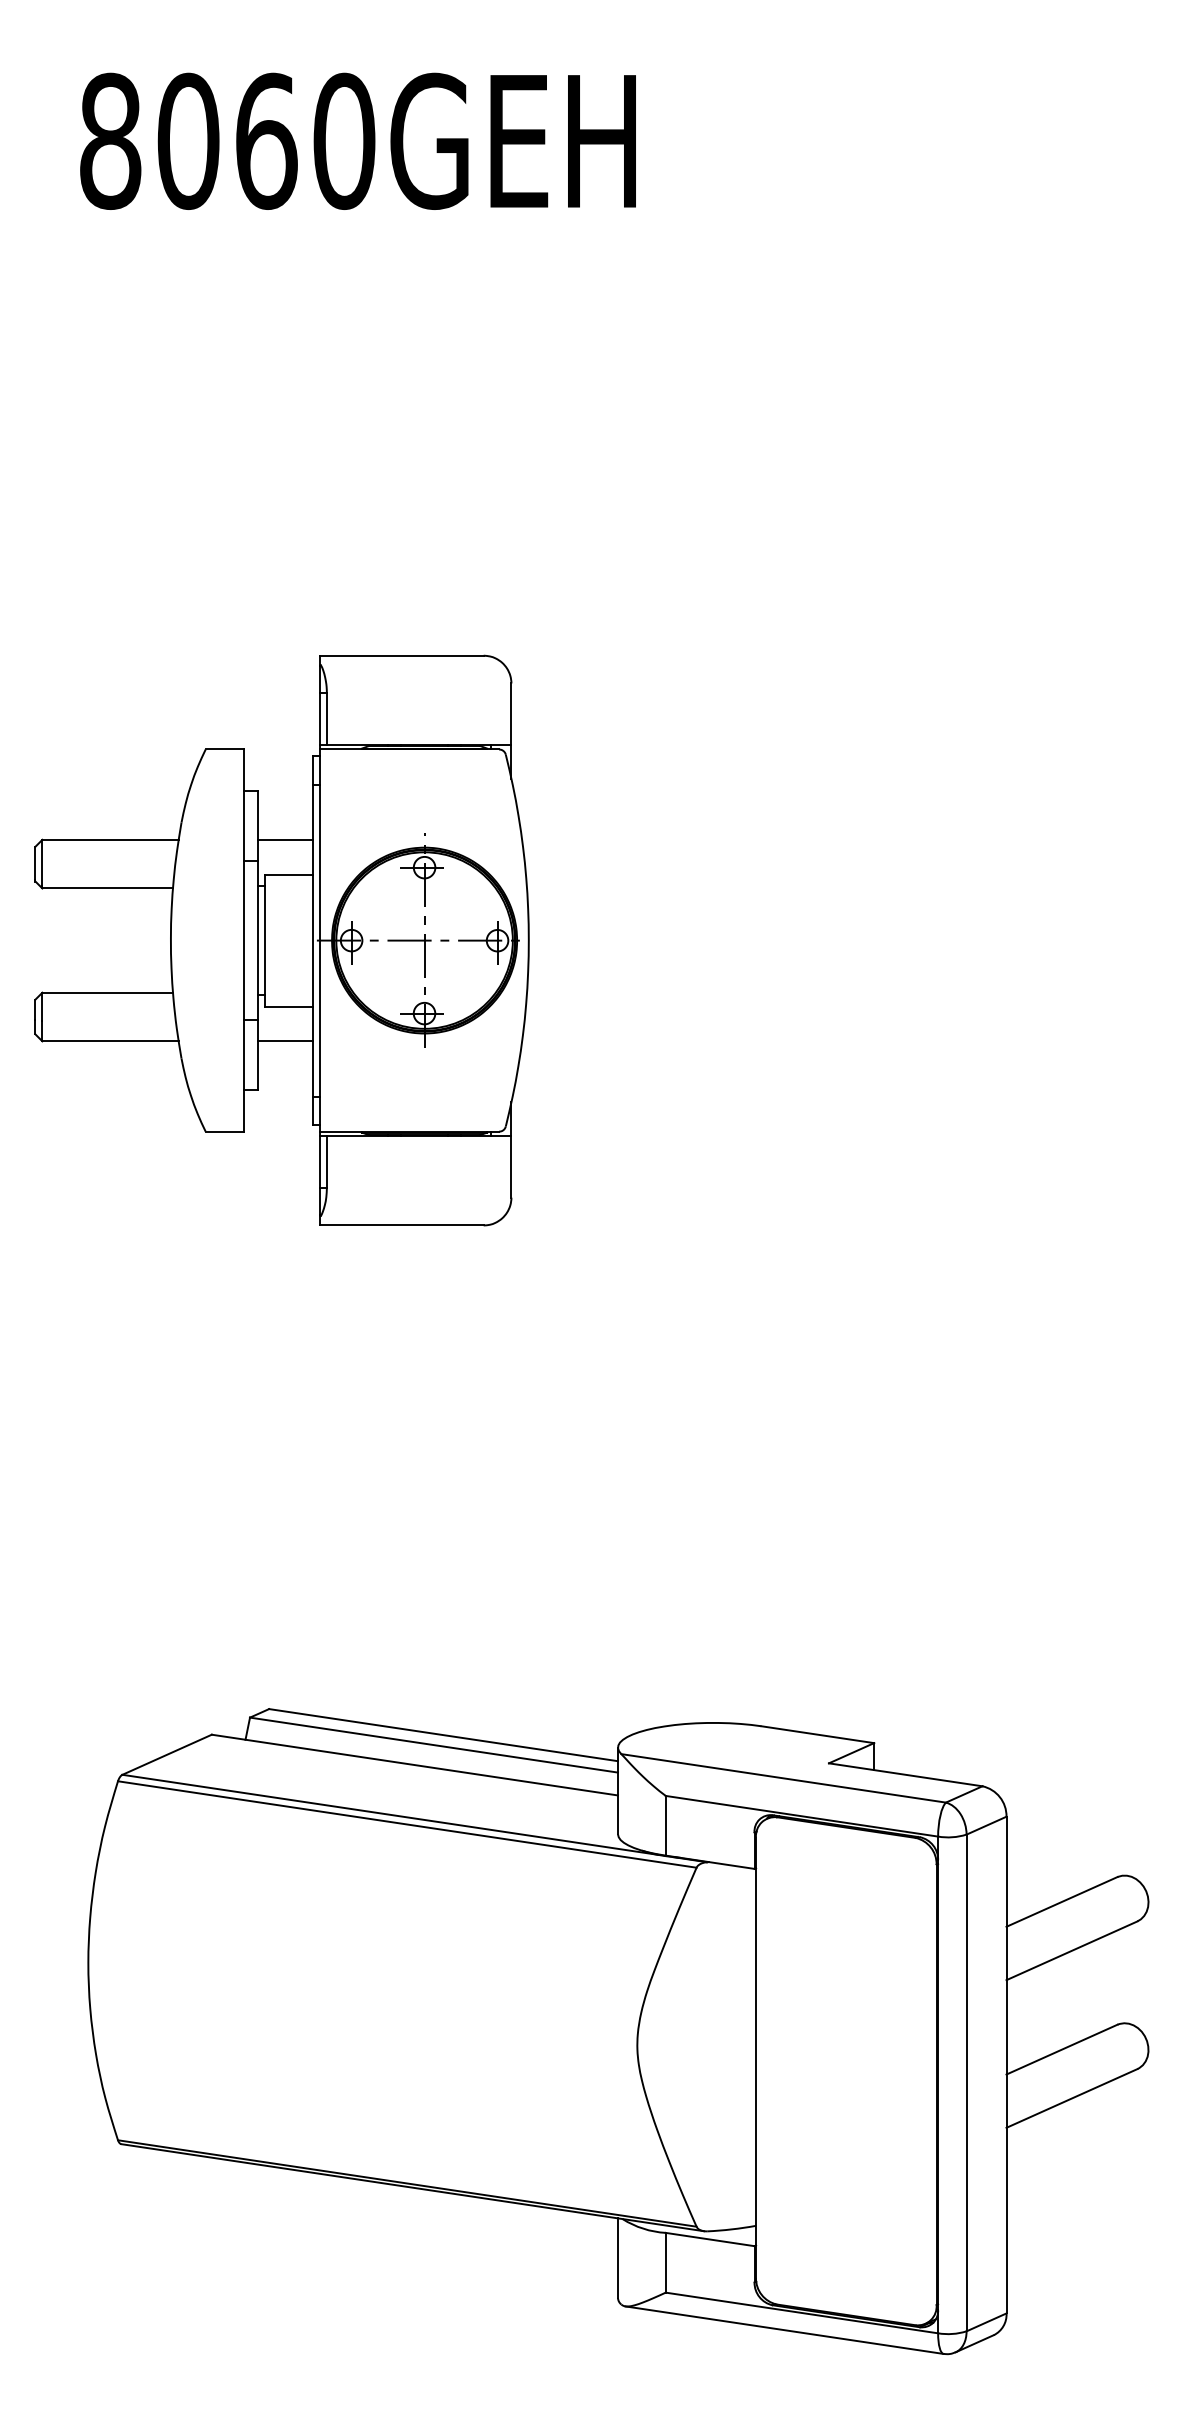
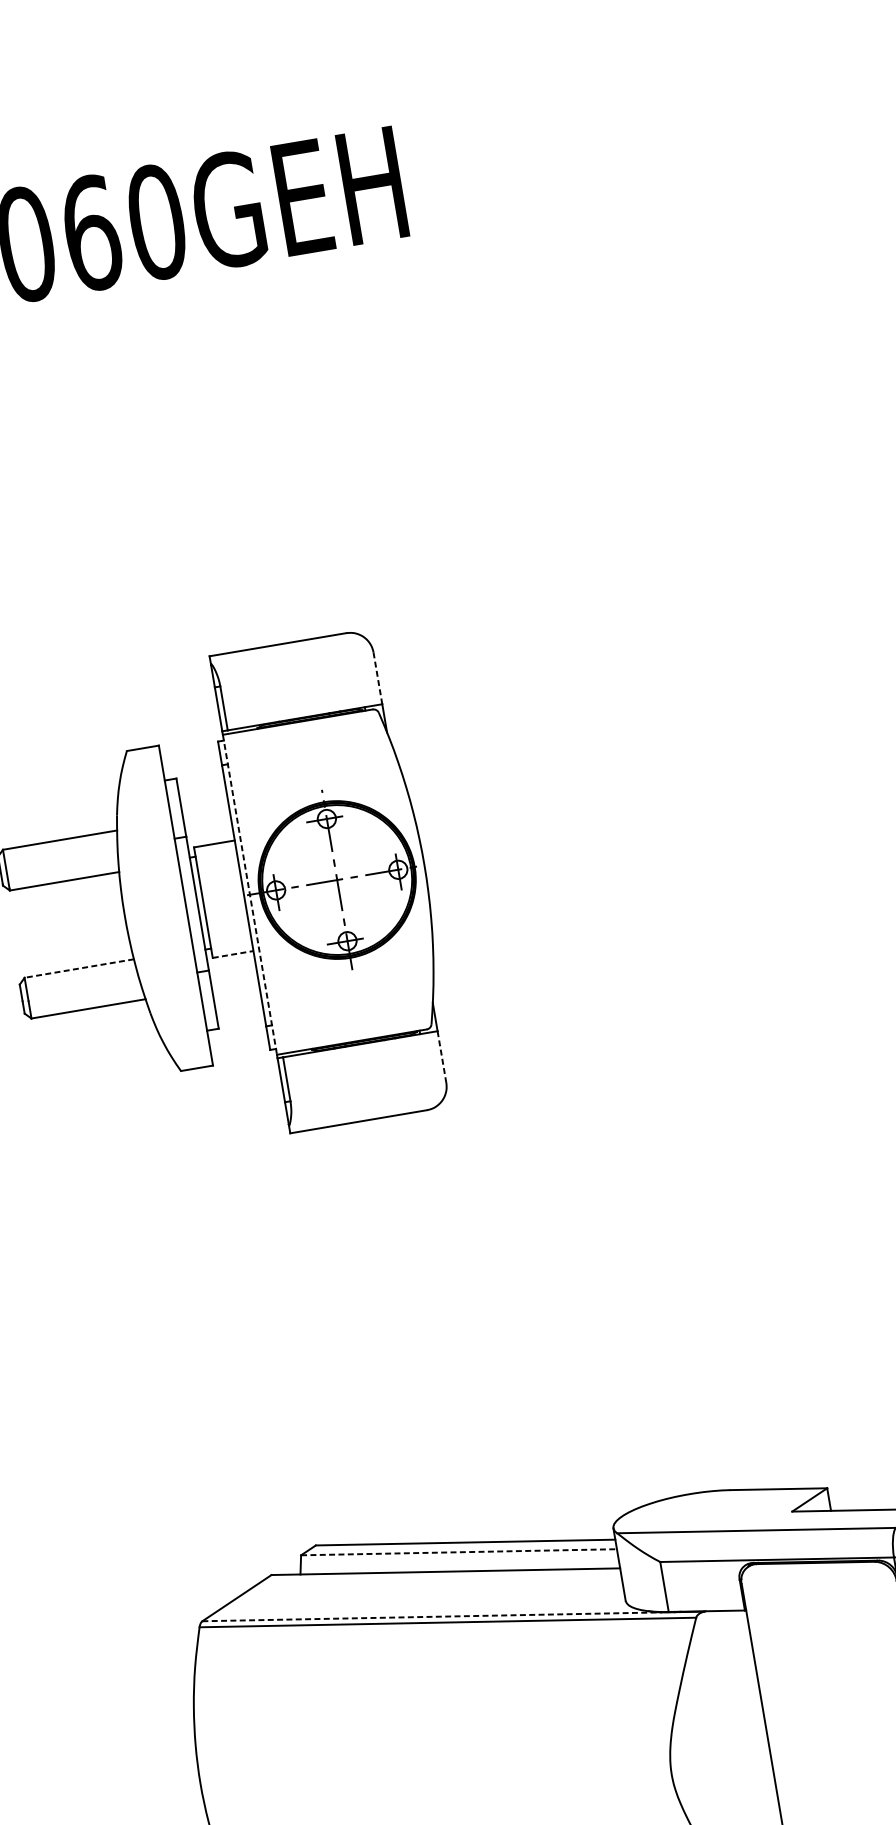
line: (511, 714) -> (377, 678), solid -> dashed
line: (285, 839) -> (206, 815), removed
line: (320, 941) -> (250, 895), solid -> dashed
line: (107, 992) -> (79, 968), solid -> dashed
line: (289, 1006) -> (233, 954), solid -> dashed
line: (285, 1041) -> (235, 984), removed
line: (511, 1166) -> (441, 1056), solid -> dashed
line: (434, 1745) -> (459, 1552), solid -> dashed
line: (390, 1814) -> (432, 1616), solid -> dashed

